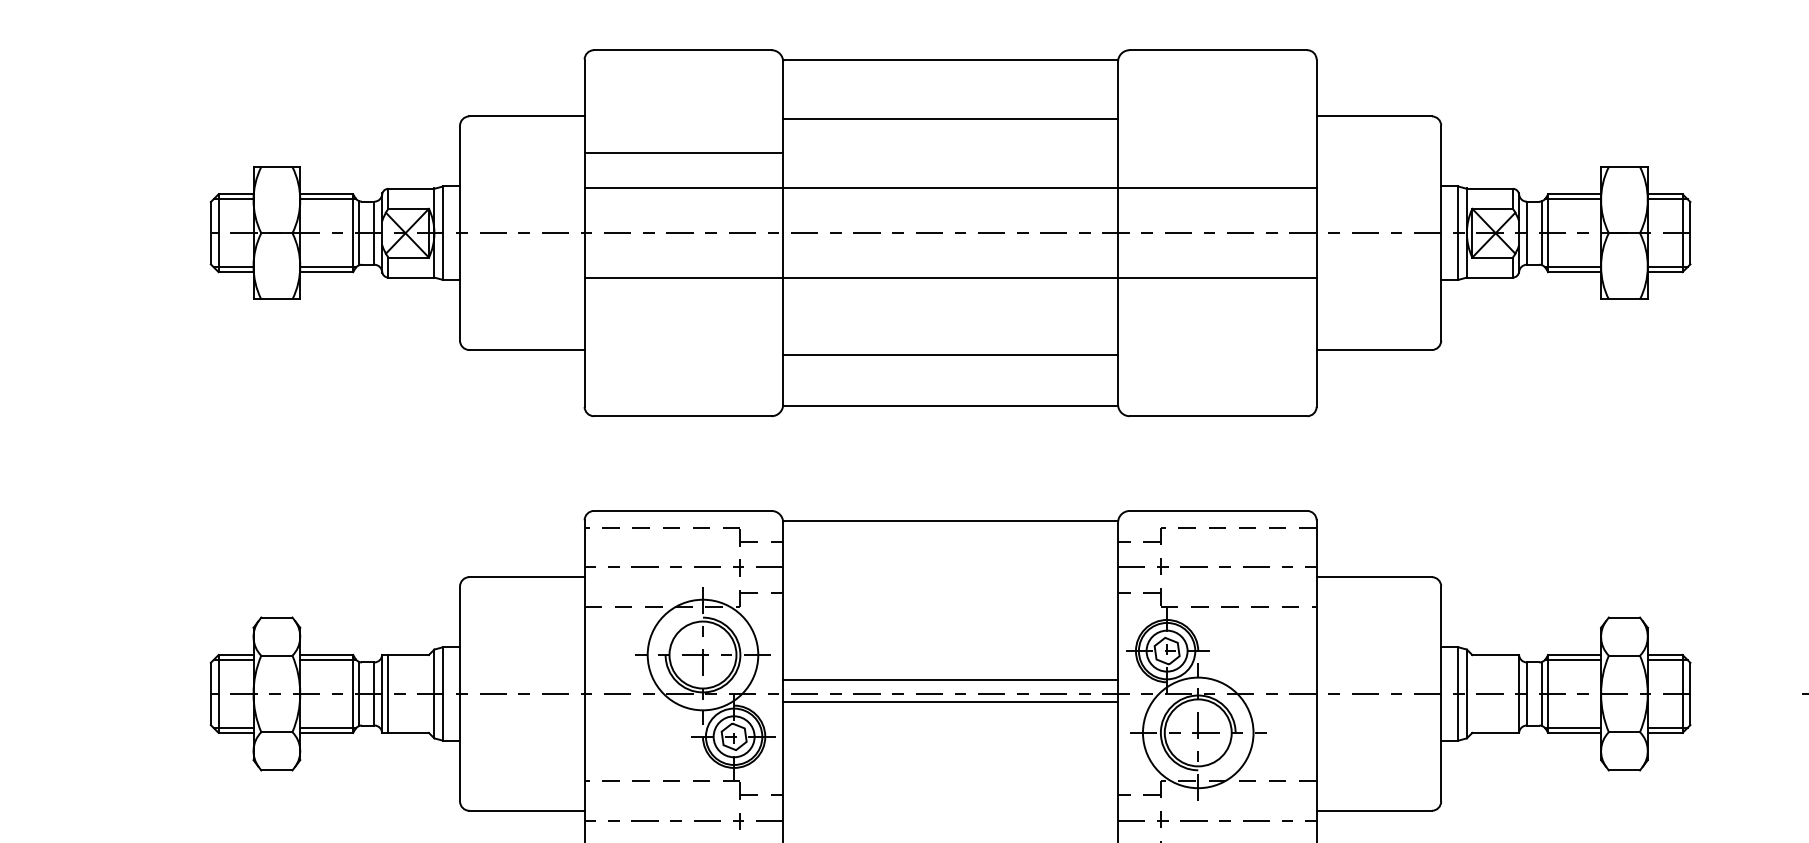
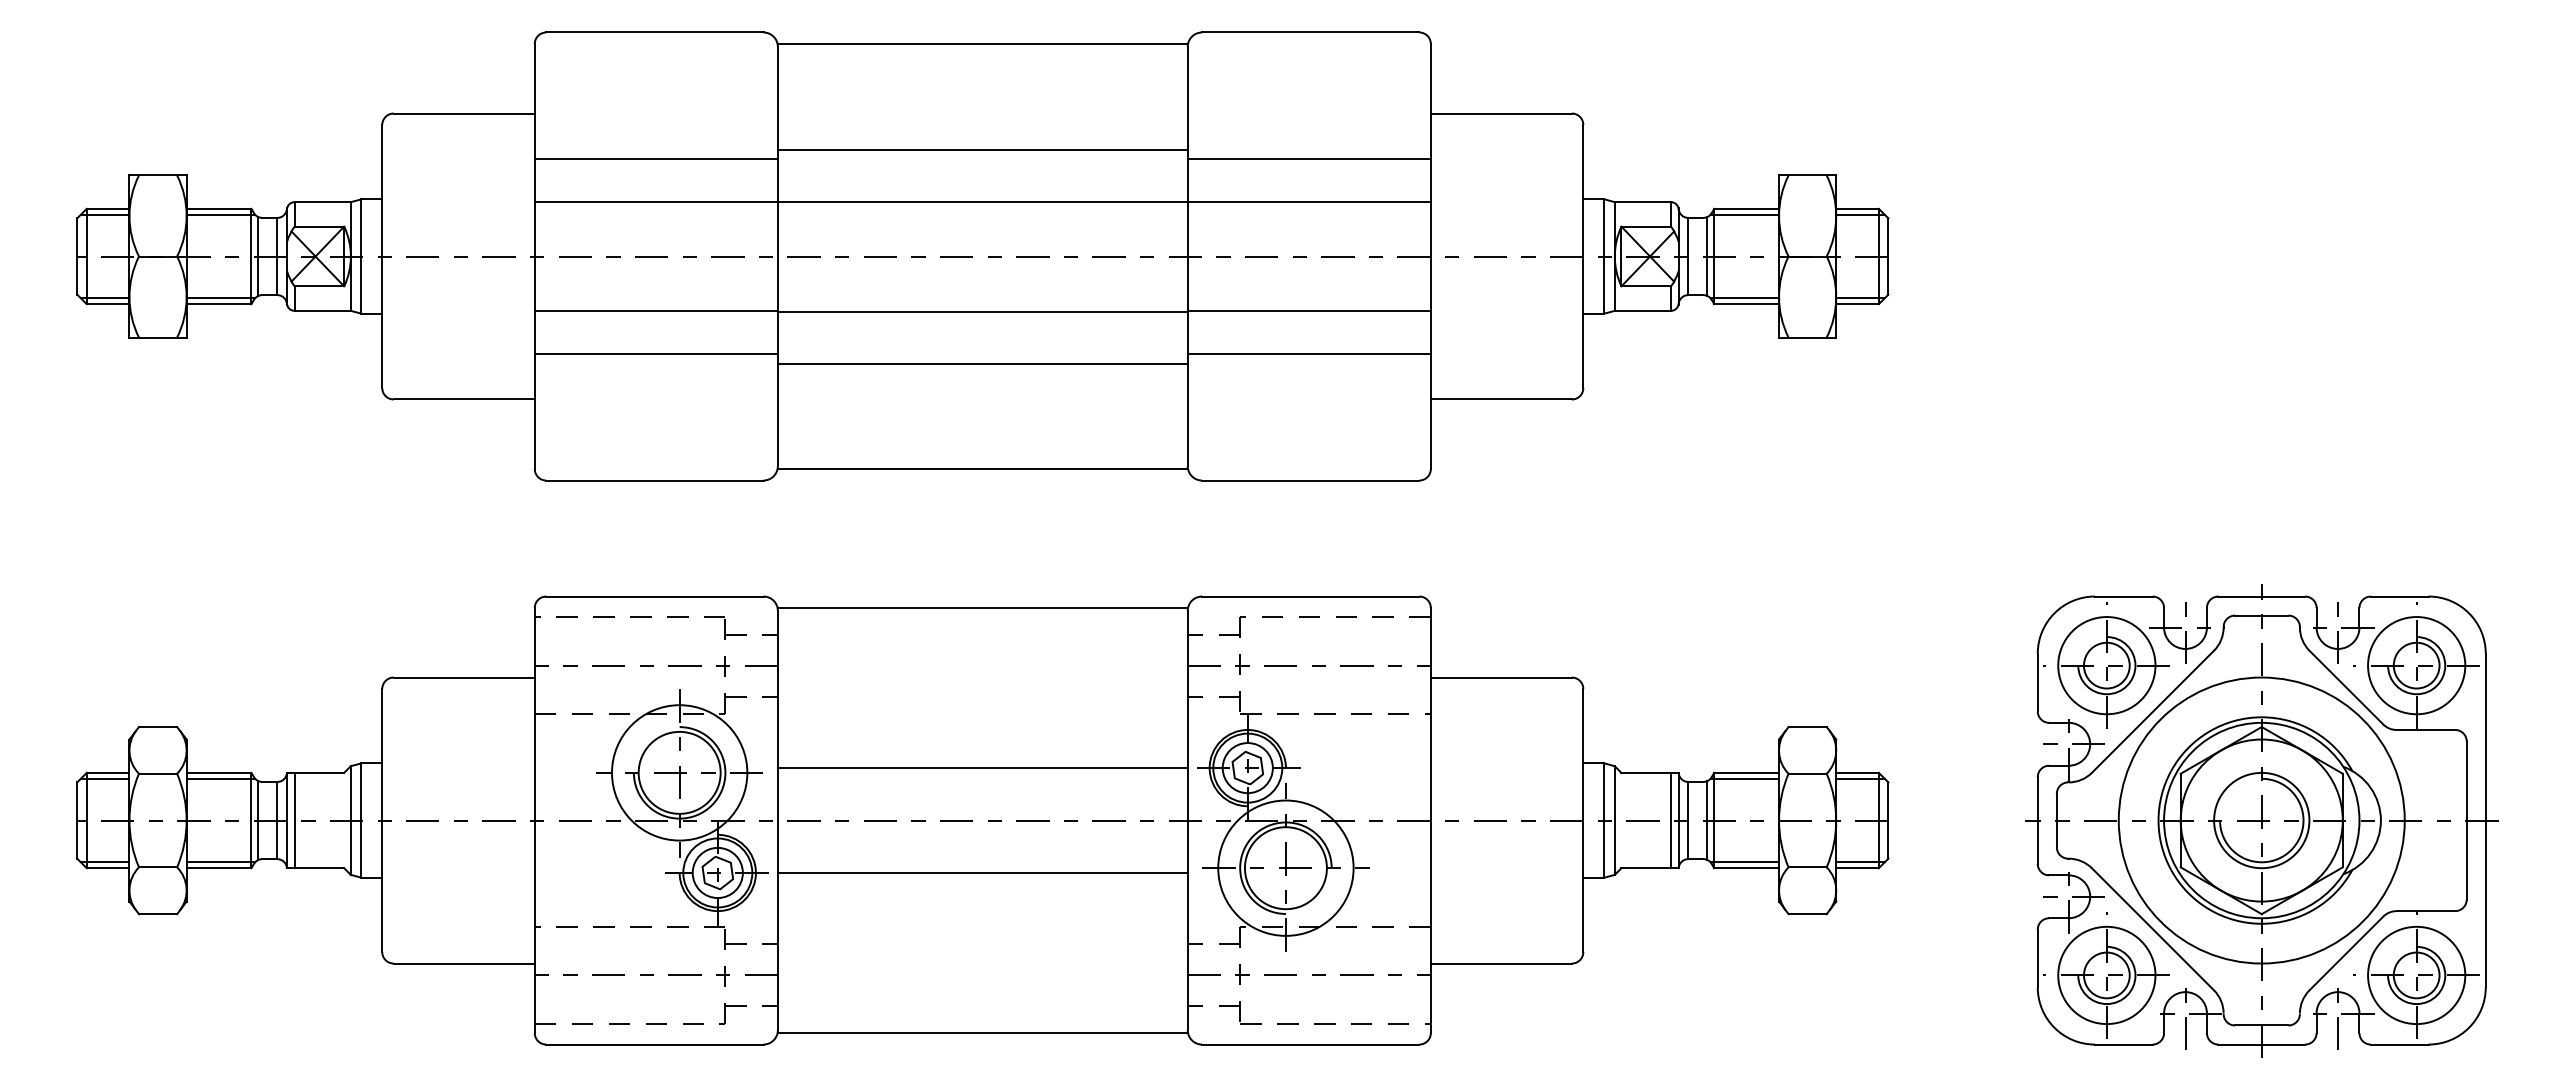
line: (950, 118) -> (982, 149), moved
line: (1216, 153) -> (1308, 158), added
line: (683, 313) -> (655, 354), added
line: (1216, 313) -> (1308, 354), added
line: (950, 354) -> (982, 363), moved
line: (950, 680) -> (982, 768), moved
line: (1513, 693) -> (1671, 820), added
line: (950, 702) -> (982, 872), moved

